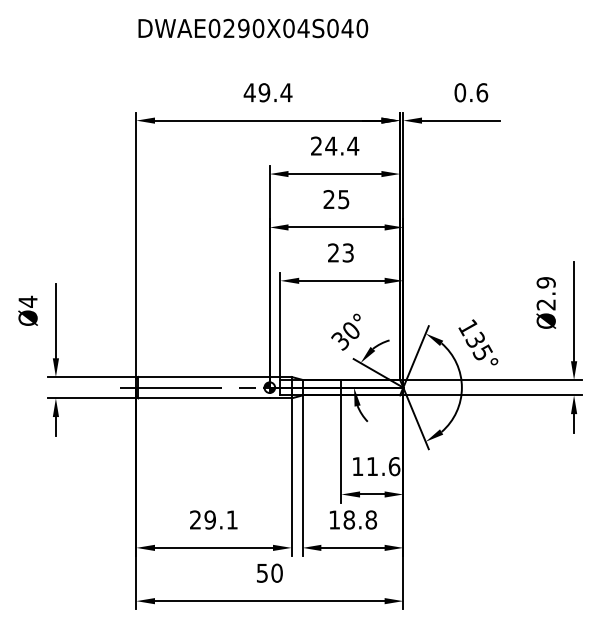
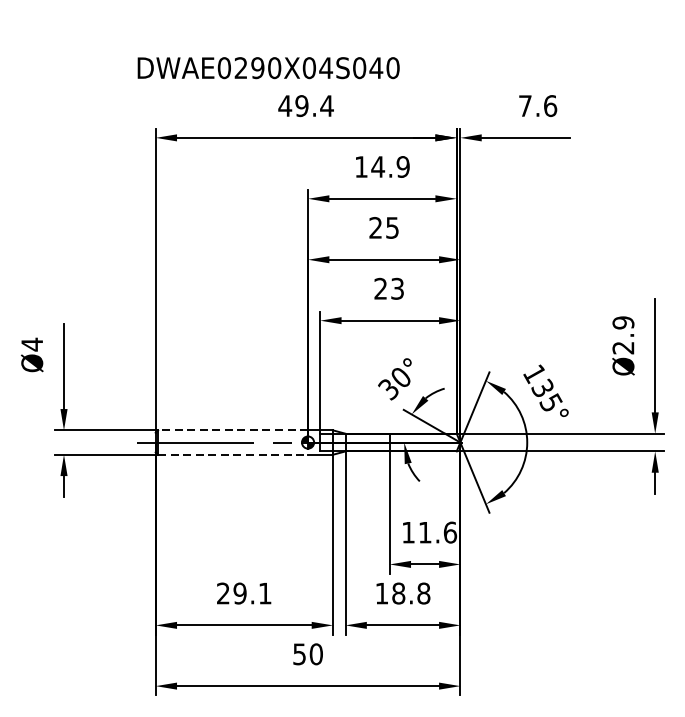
text: (253, 28) -> (268, 68), moved
text: (460, 92) -> (525, 105), 0.6 -> 7.6
text: (335, 145) -> (383, 166), 24.4 -> 14.9
line: (204, 376) -> (233, 429), solid -> dashed
line: (204, 398) -> (233, 454), solid -> dashed

